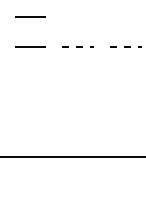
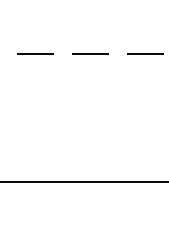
line: (30, 16) -> (35, 19), removed
line: (78, 46) -> (90, 54), dashed -> solid
line: (125, 46) -> (145, 54), dashed -> solid

